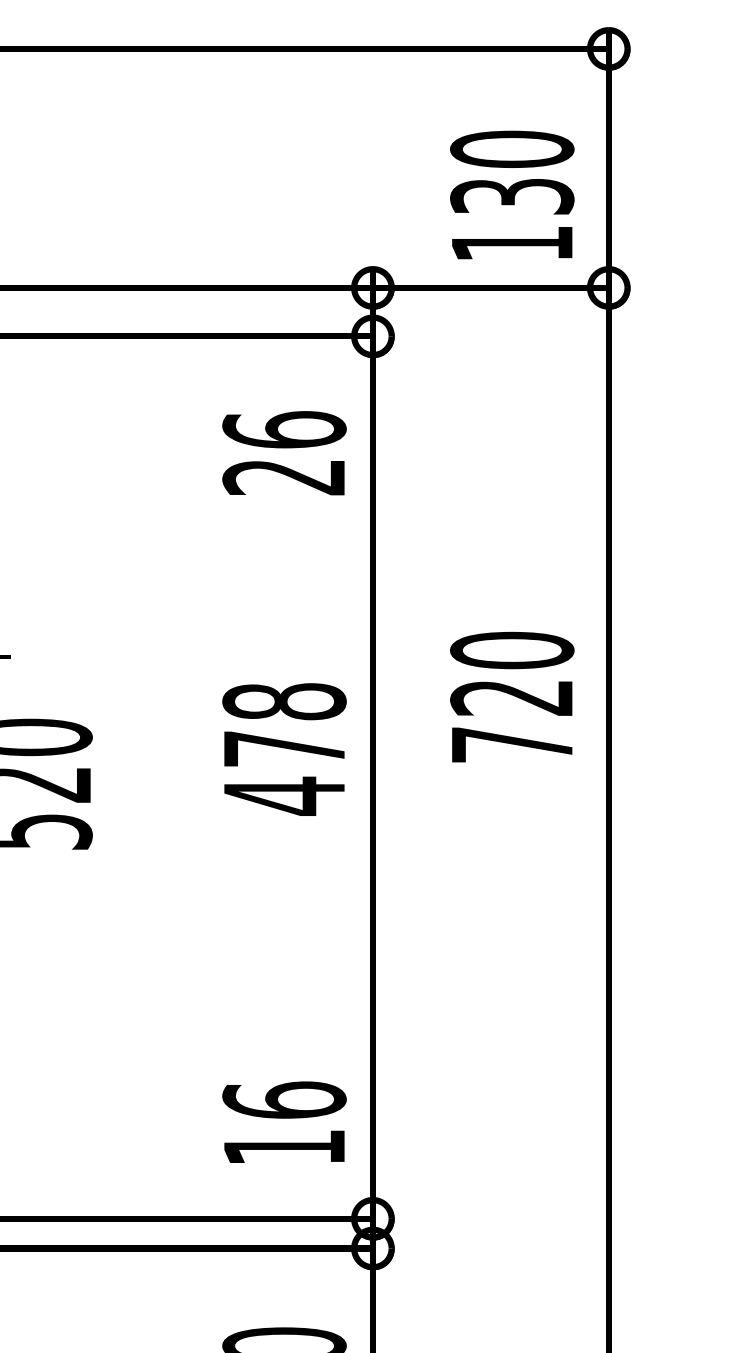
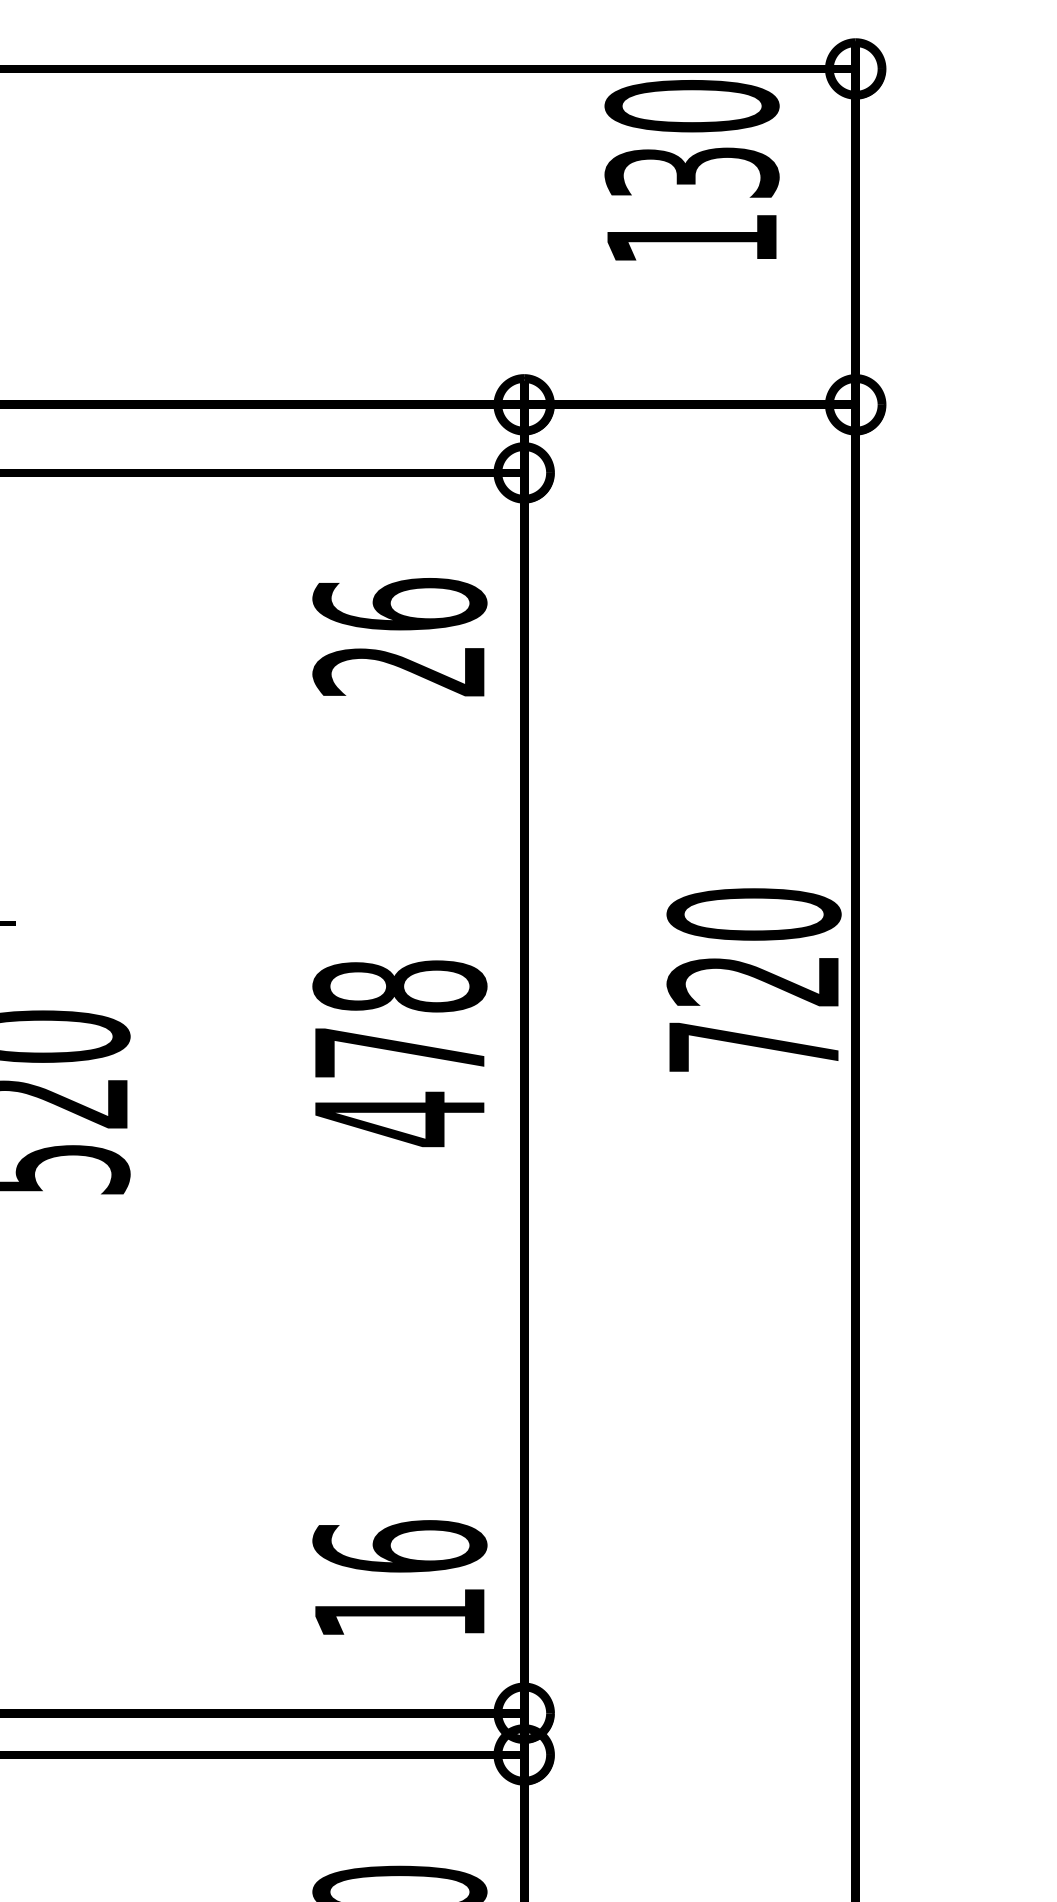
text: (511, 195) -> (691, 170), moved
text: (511, 696) -> (753, 979), moved

